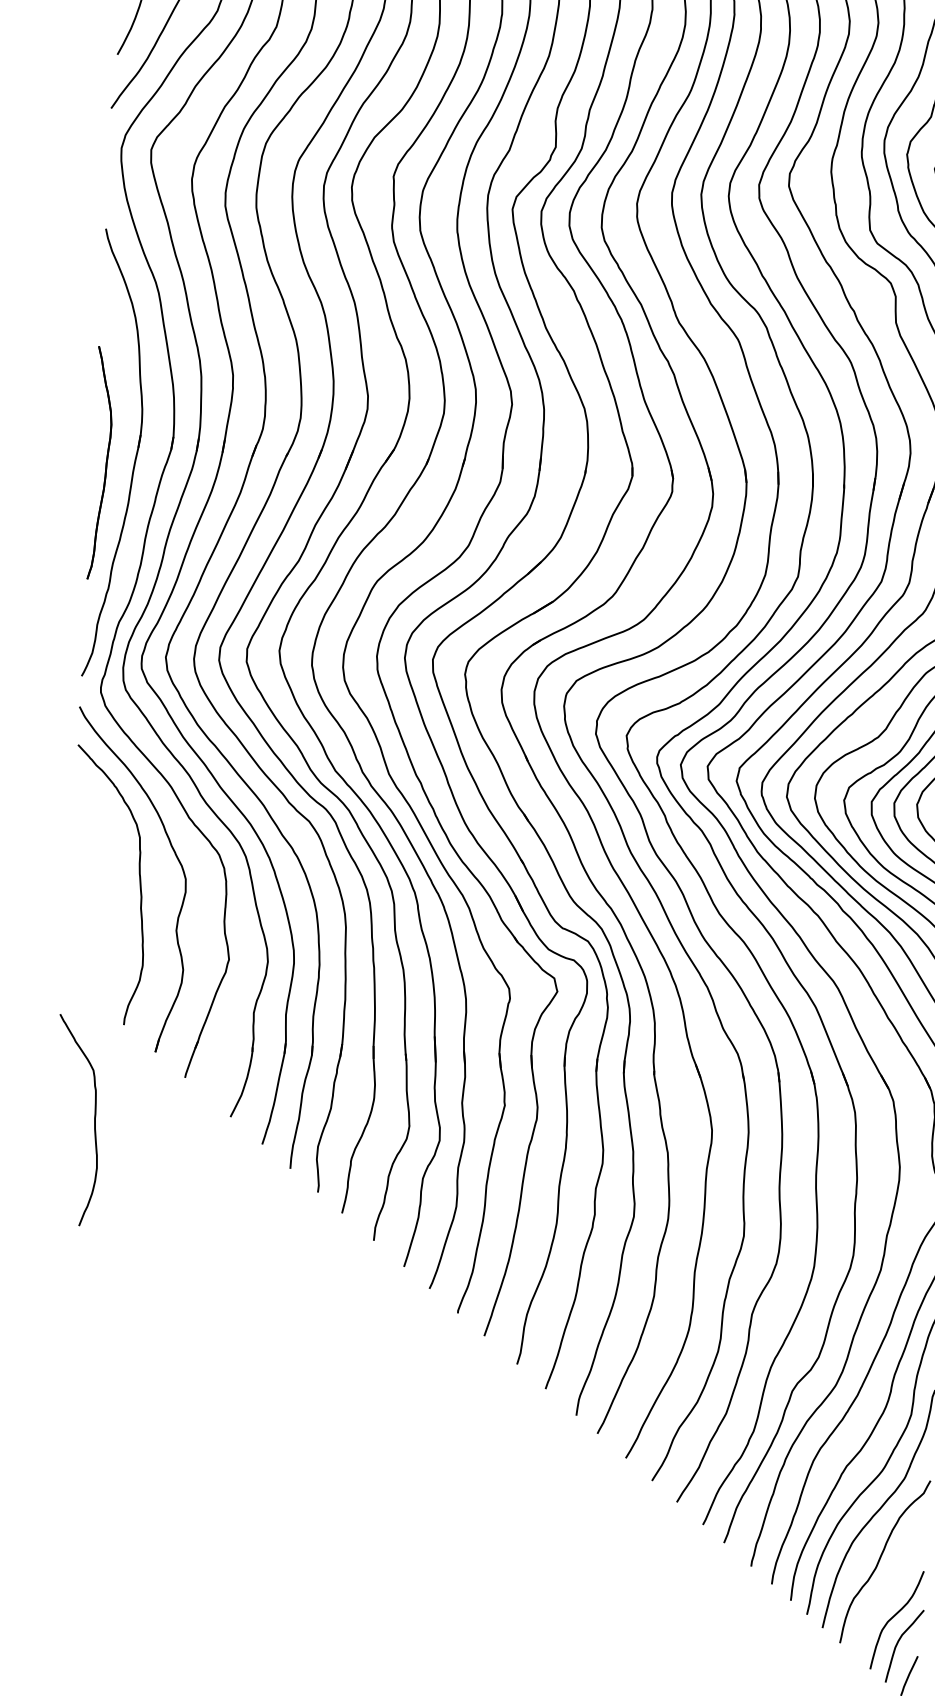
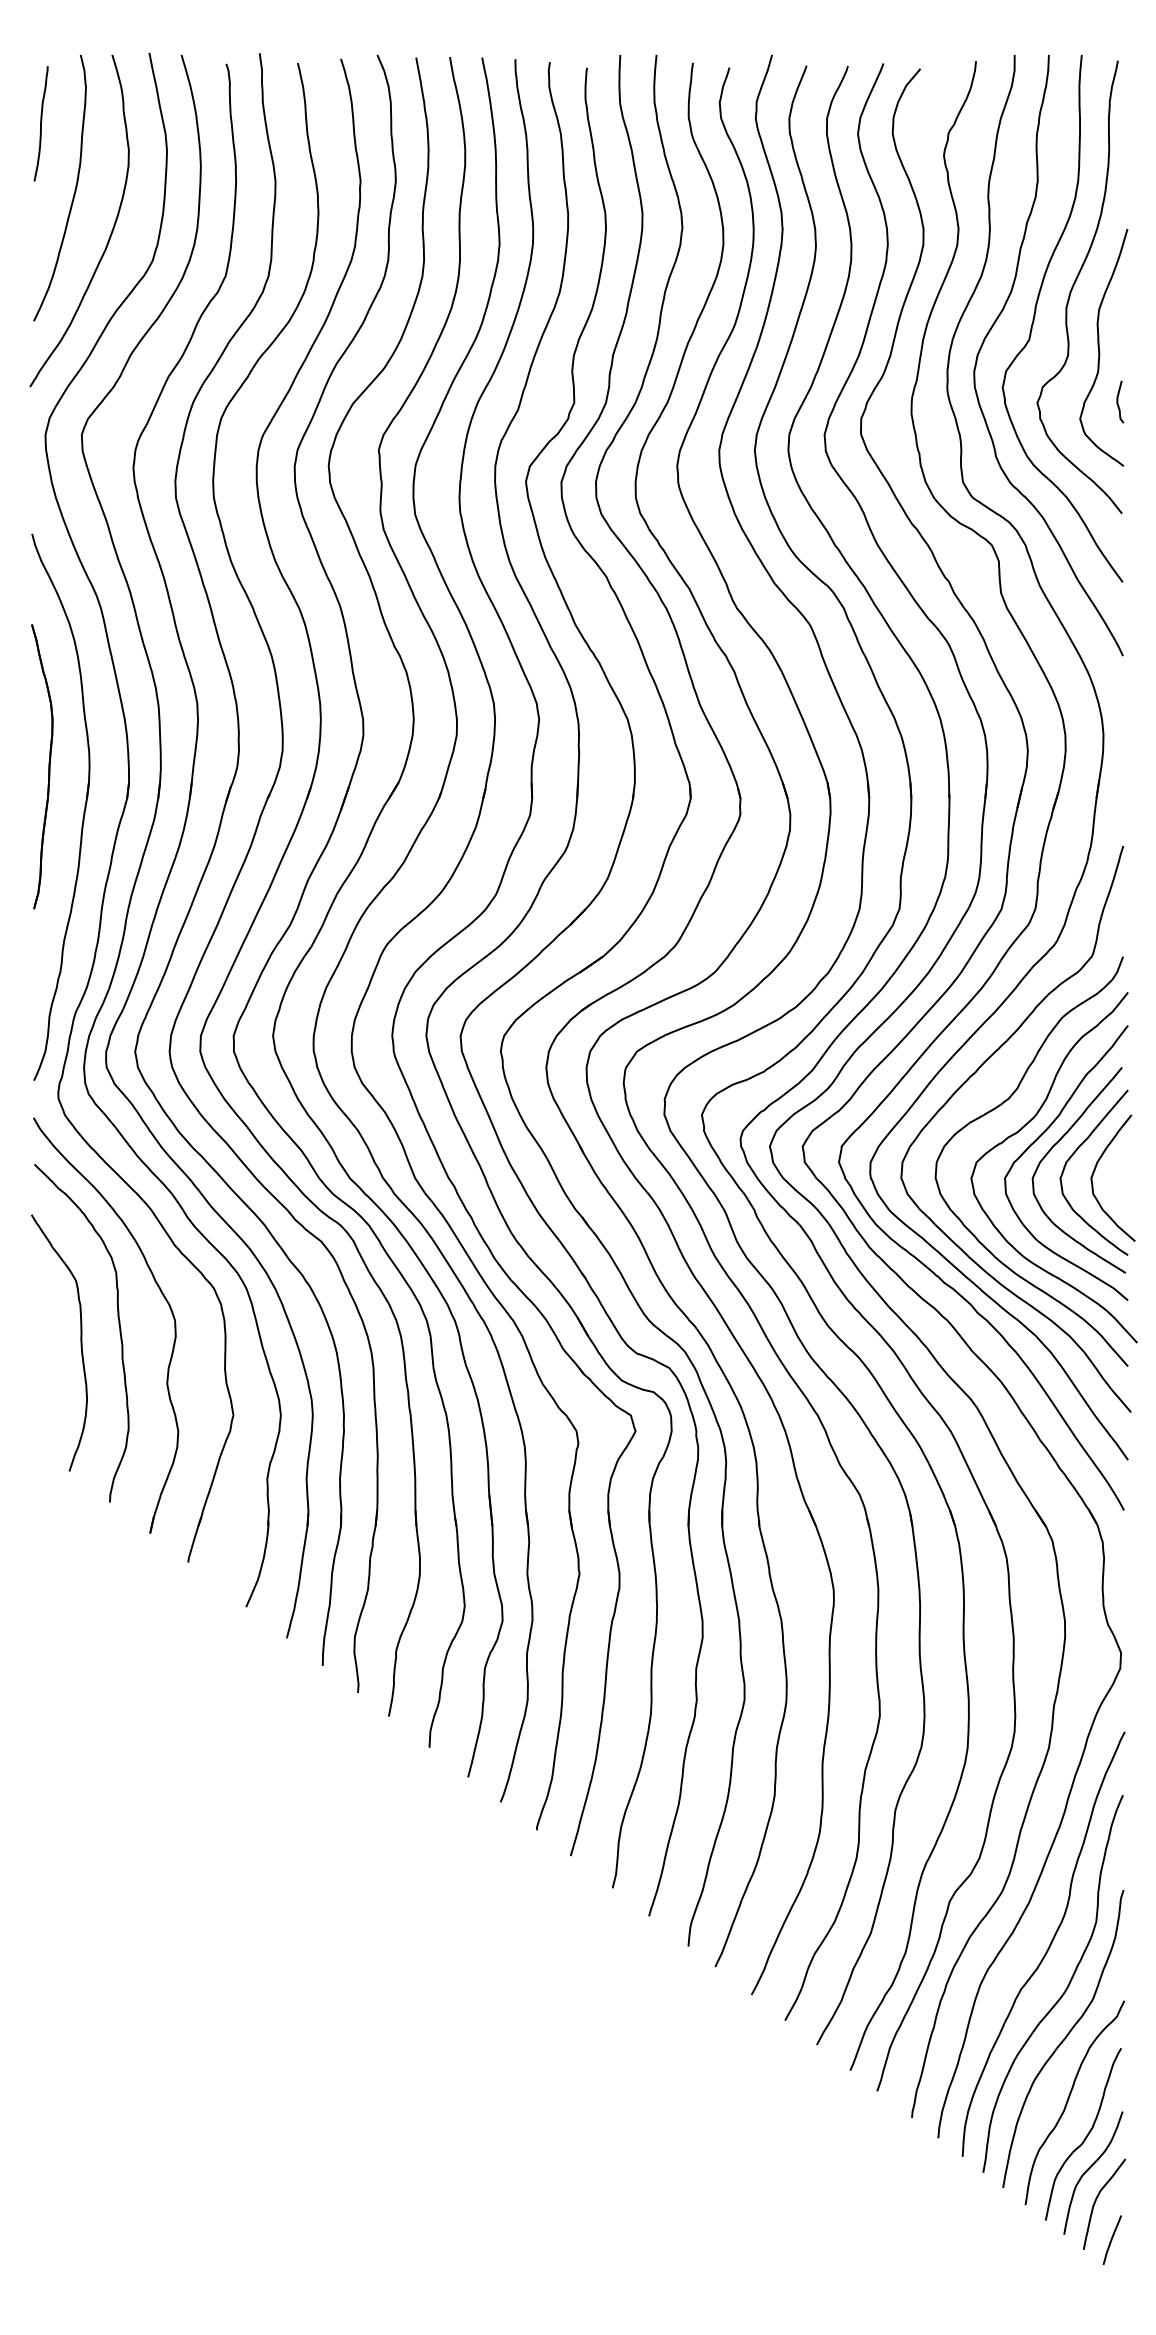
part: (100, 462) -> (42, 766), moved
curve: (94, 1121) -> (80, 1342), moved
curve: (892, 1589) -> (1085, 2136), added

